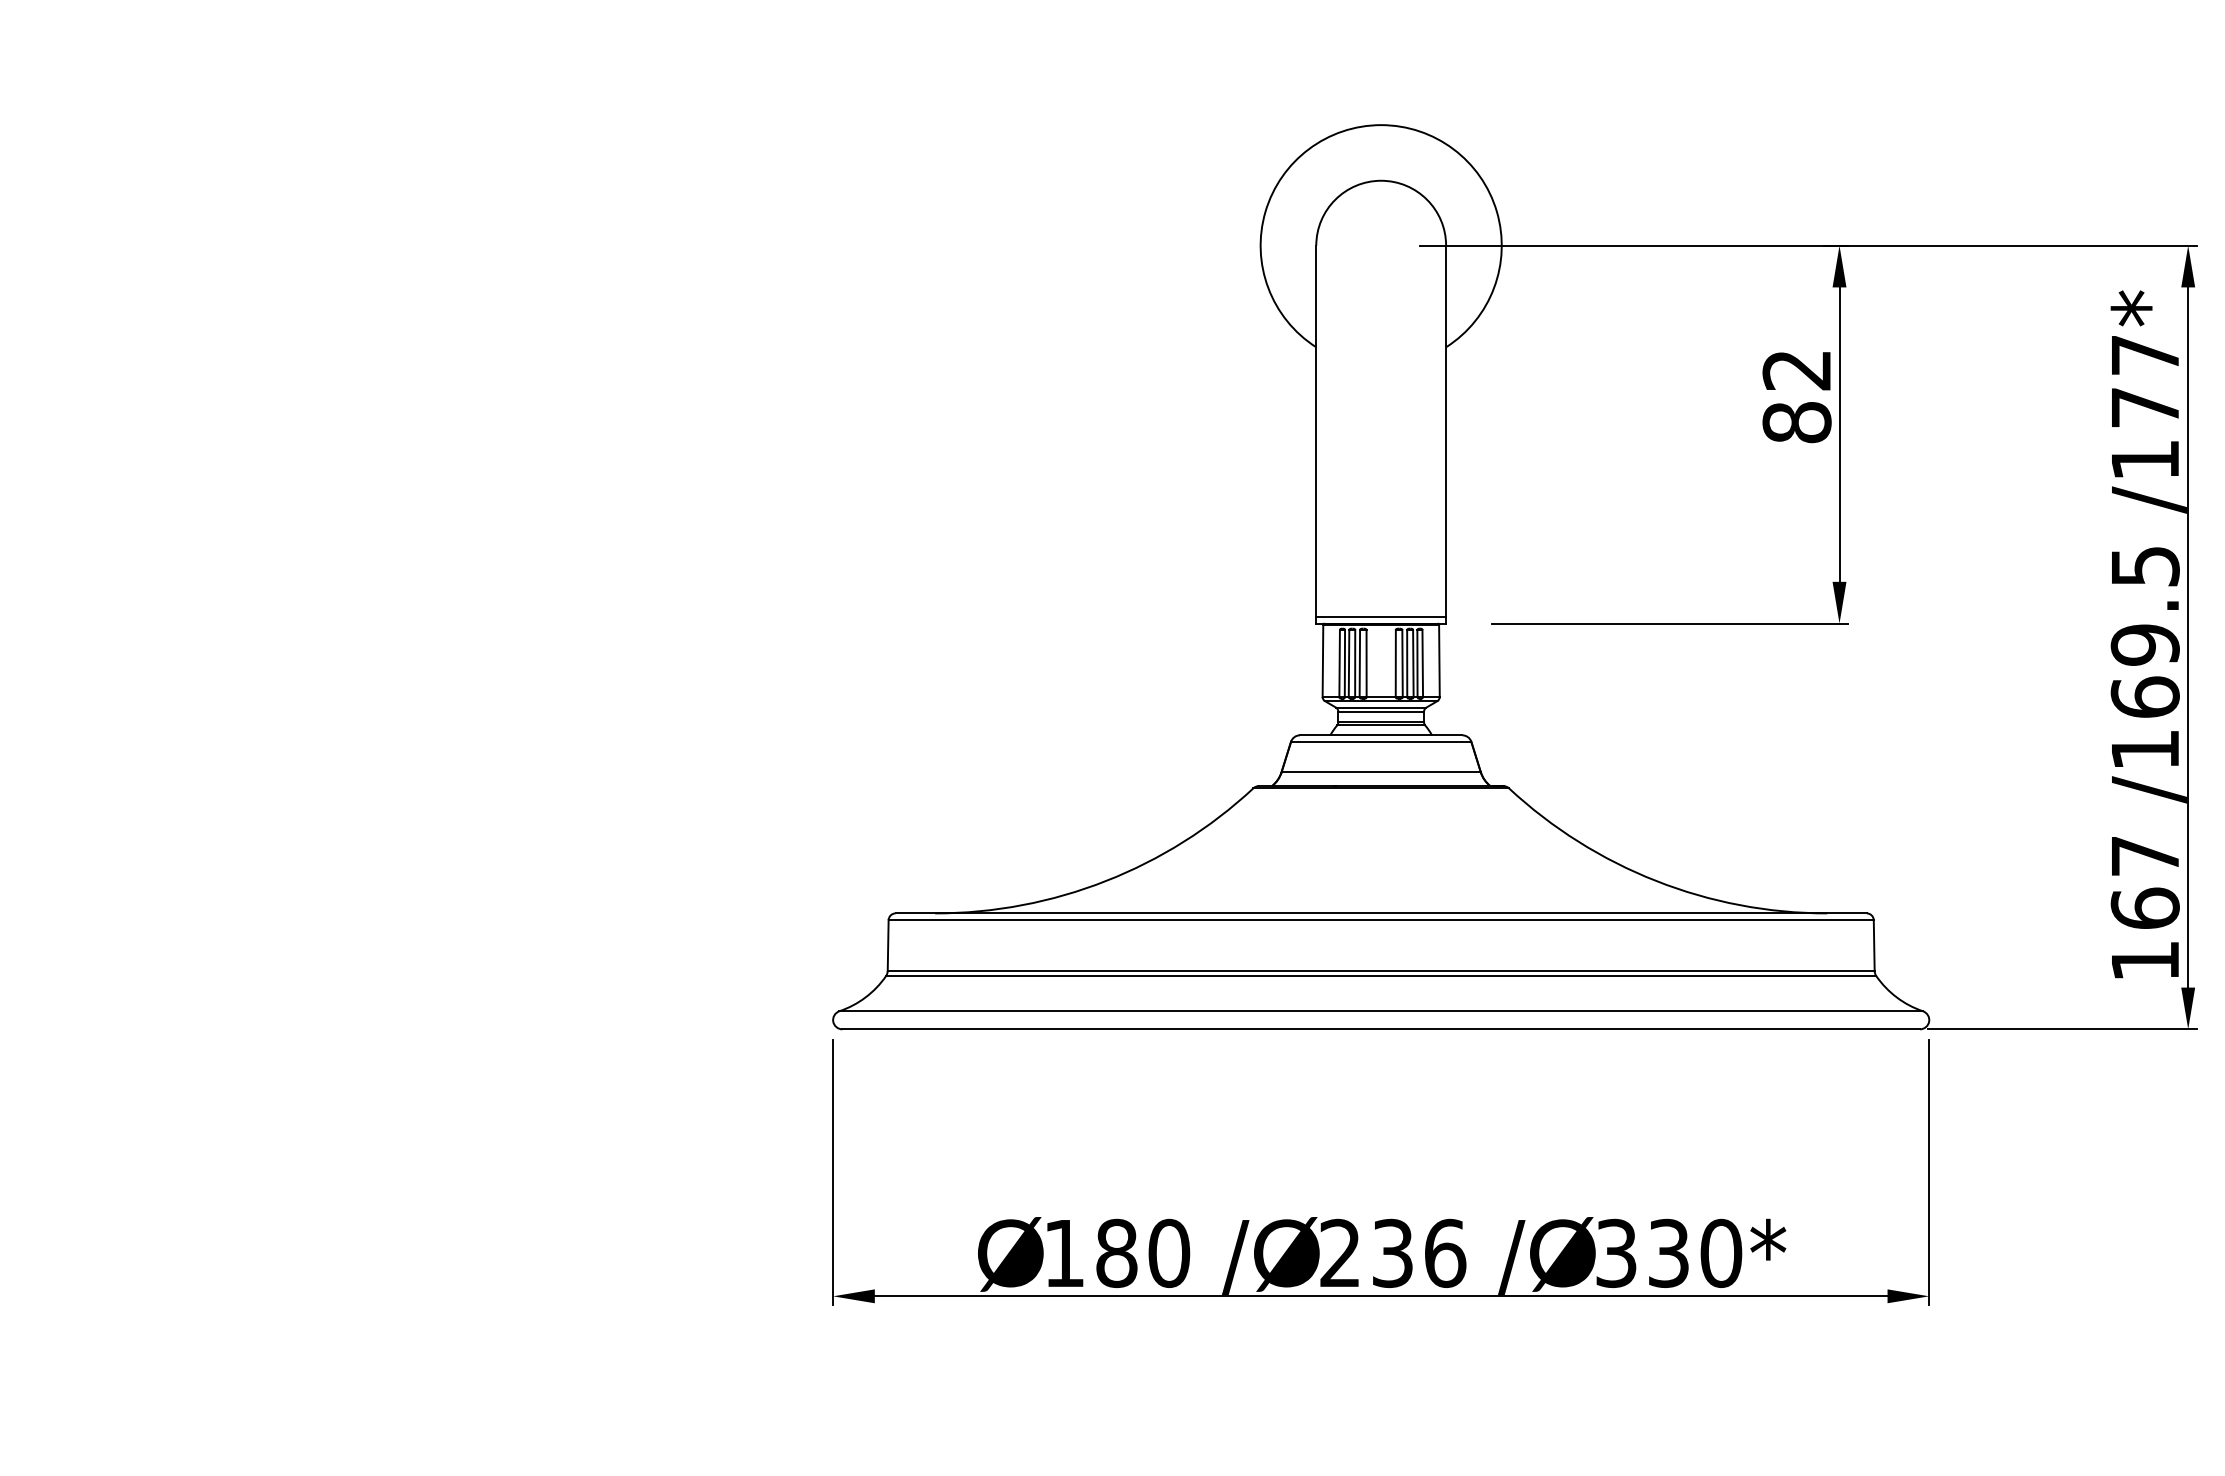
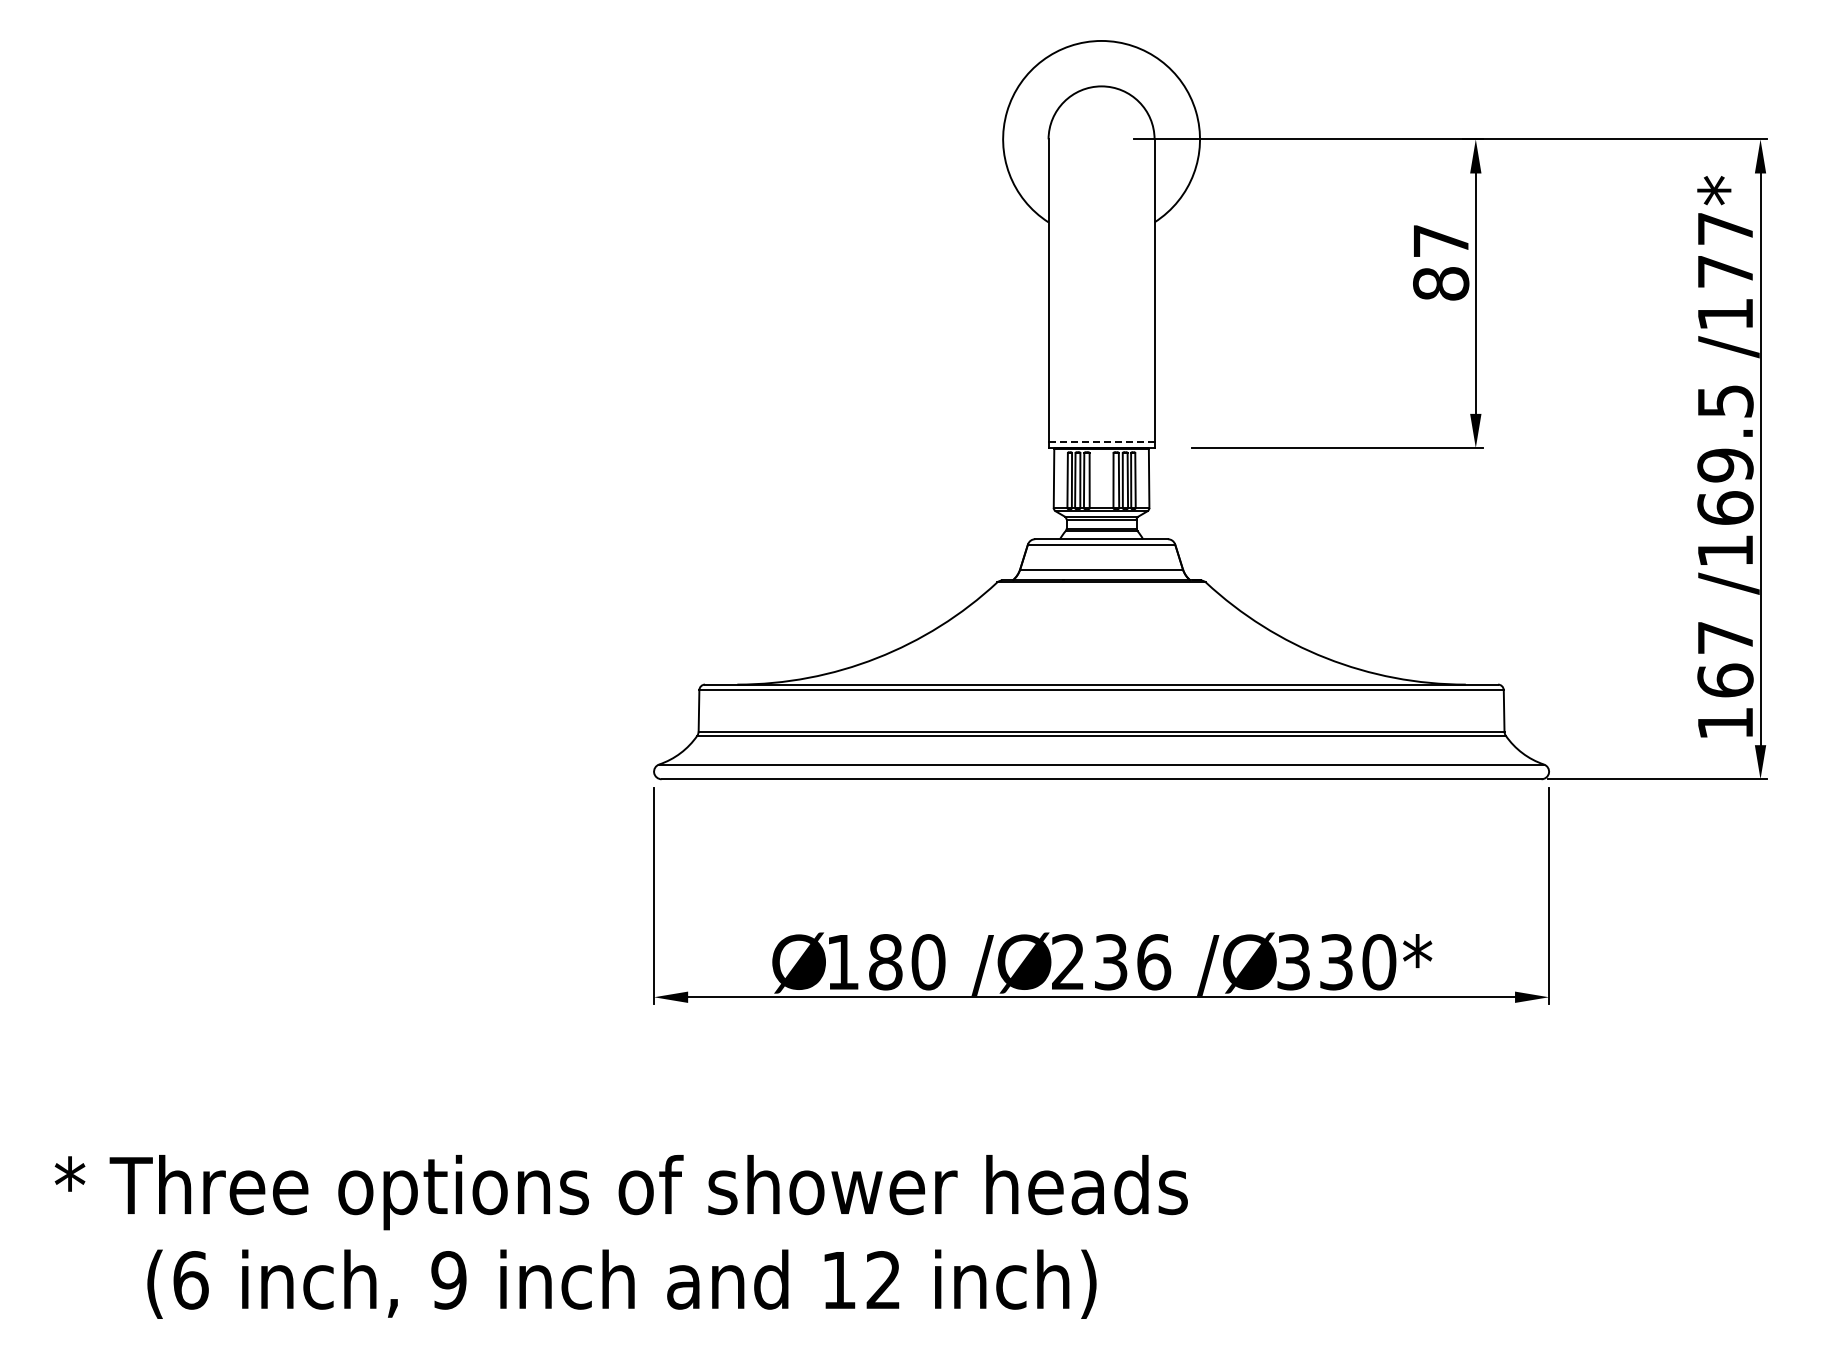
text: (1796, 370) -> (1440, 241), 82 -> 87
line: (1381, 616) -> (1101, 442), solid -> dashed

